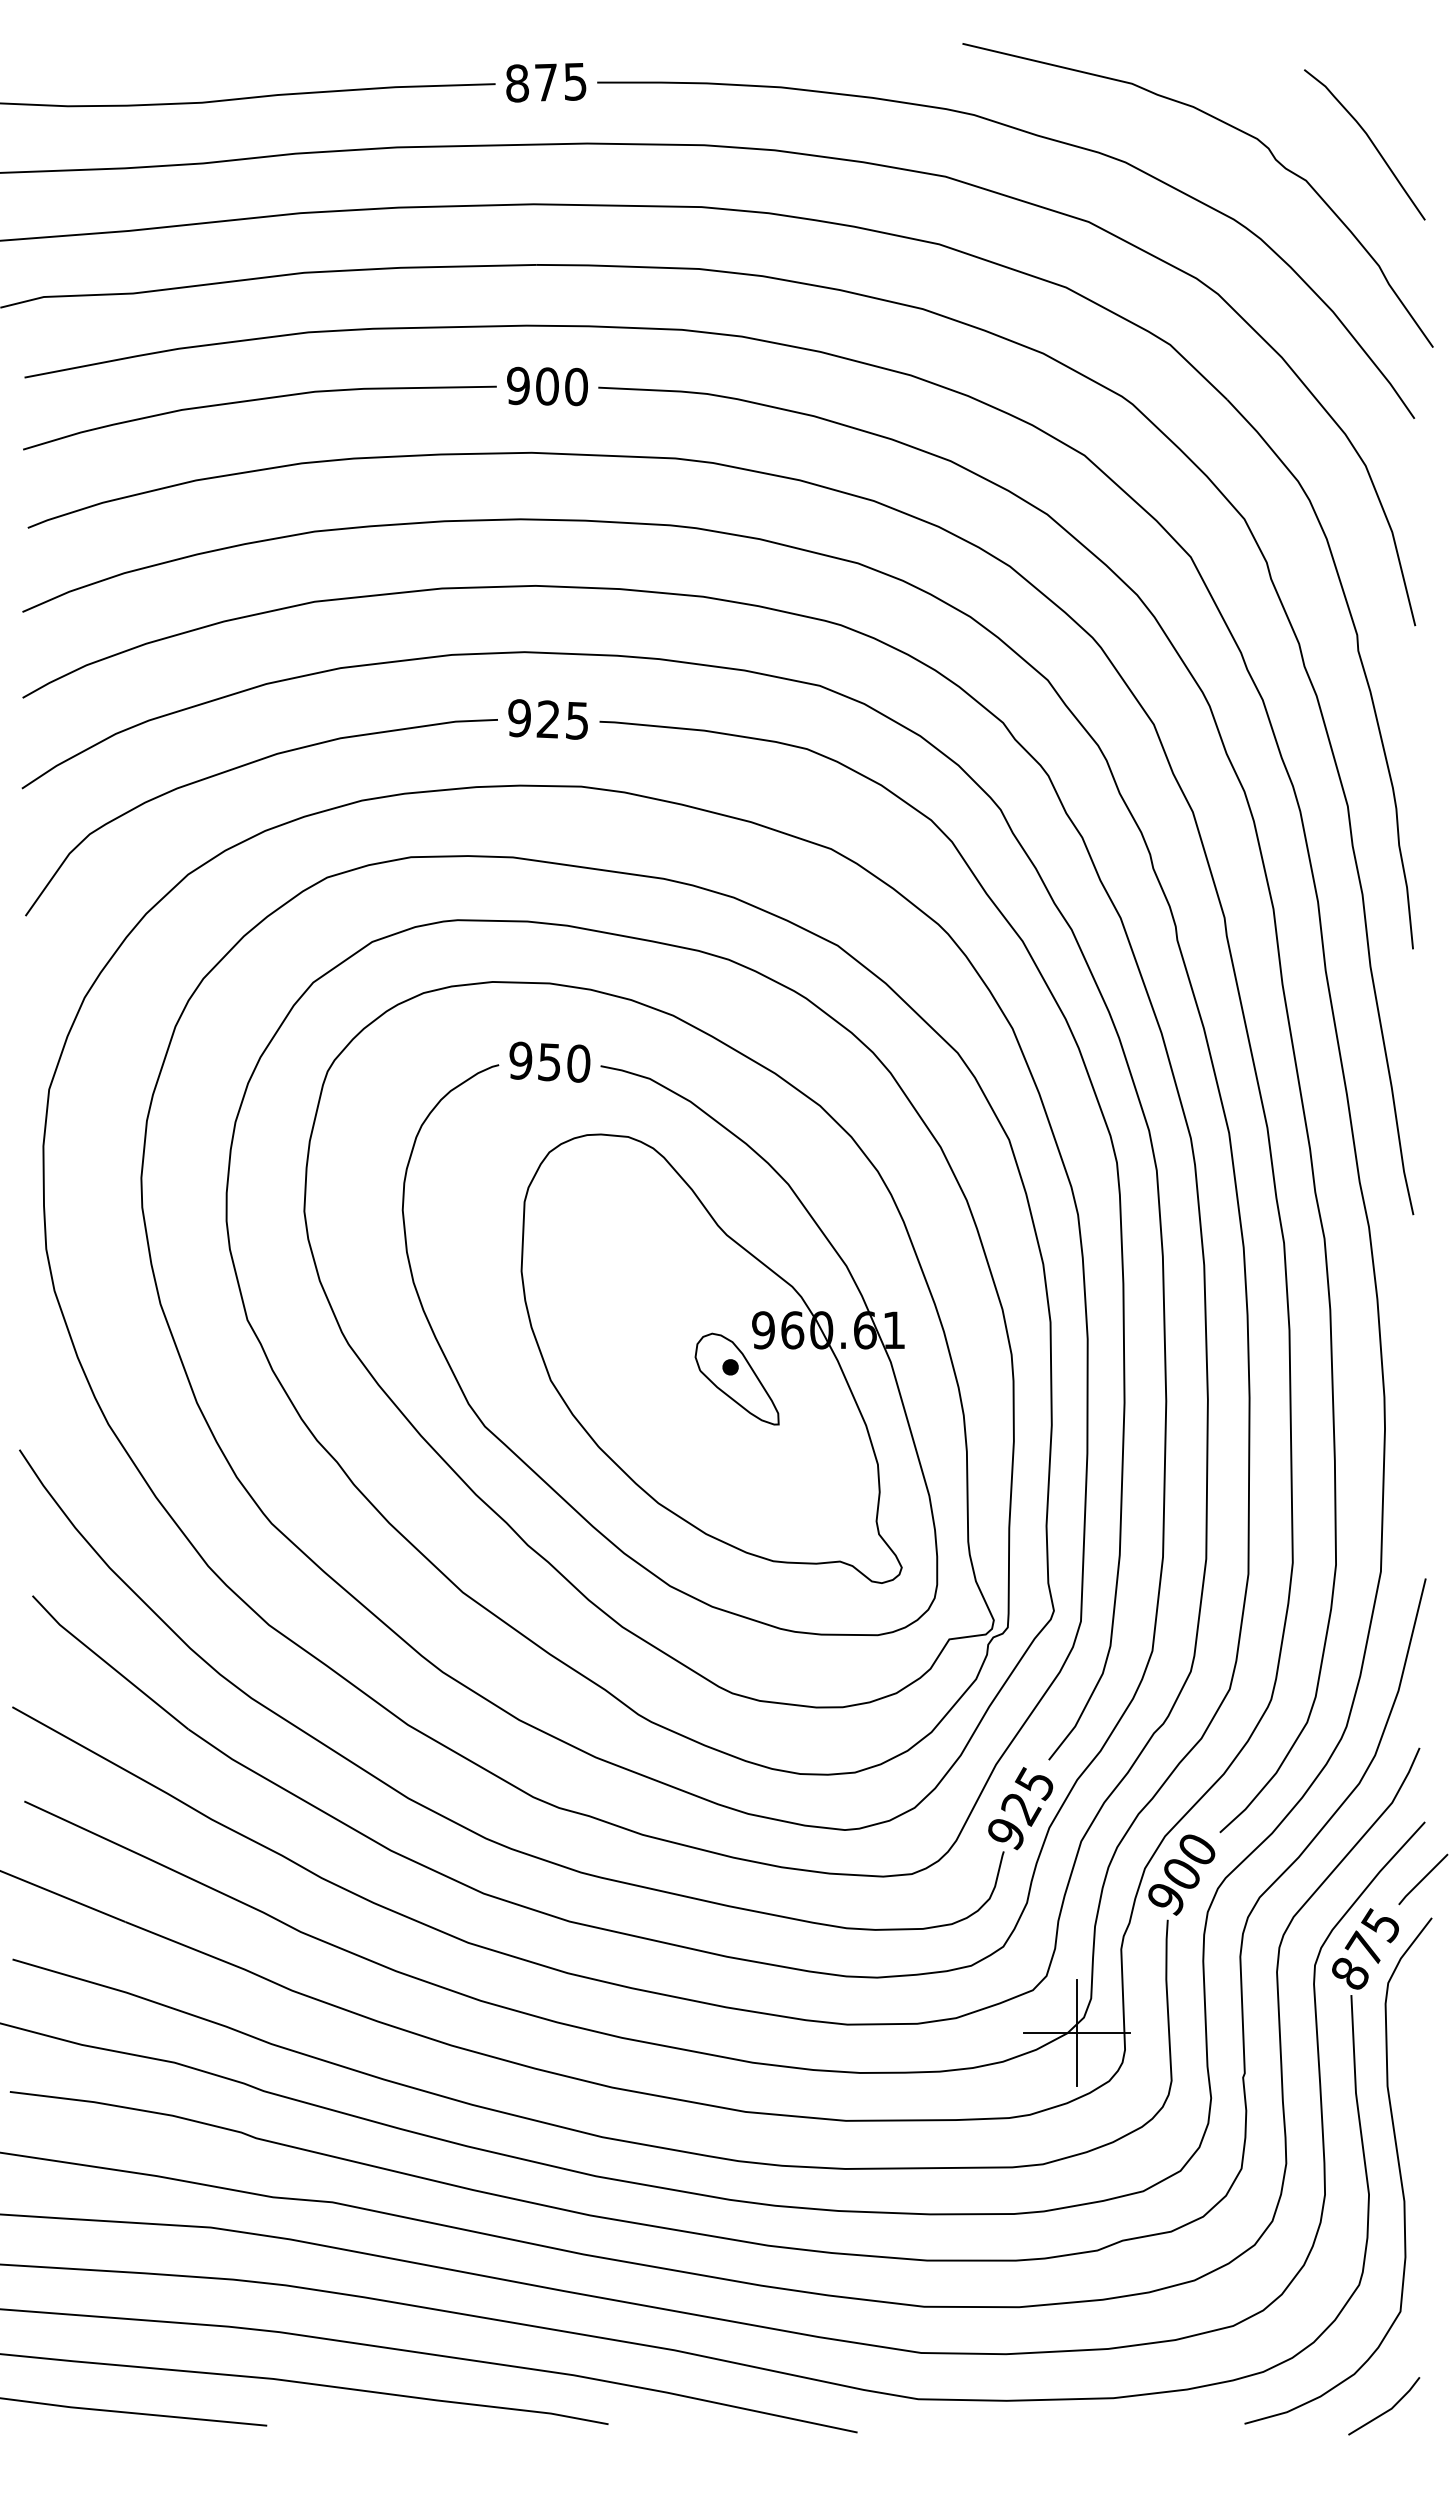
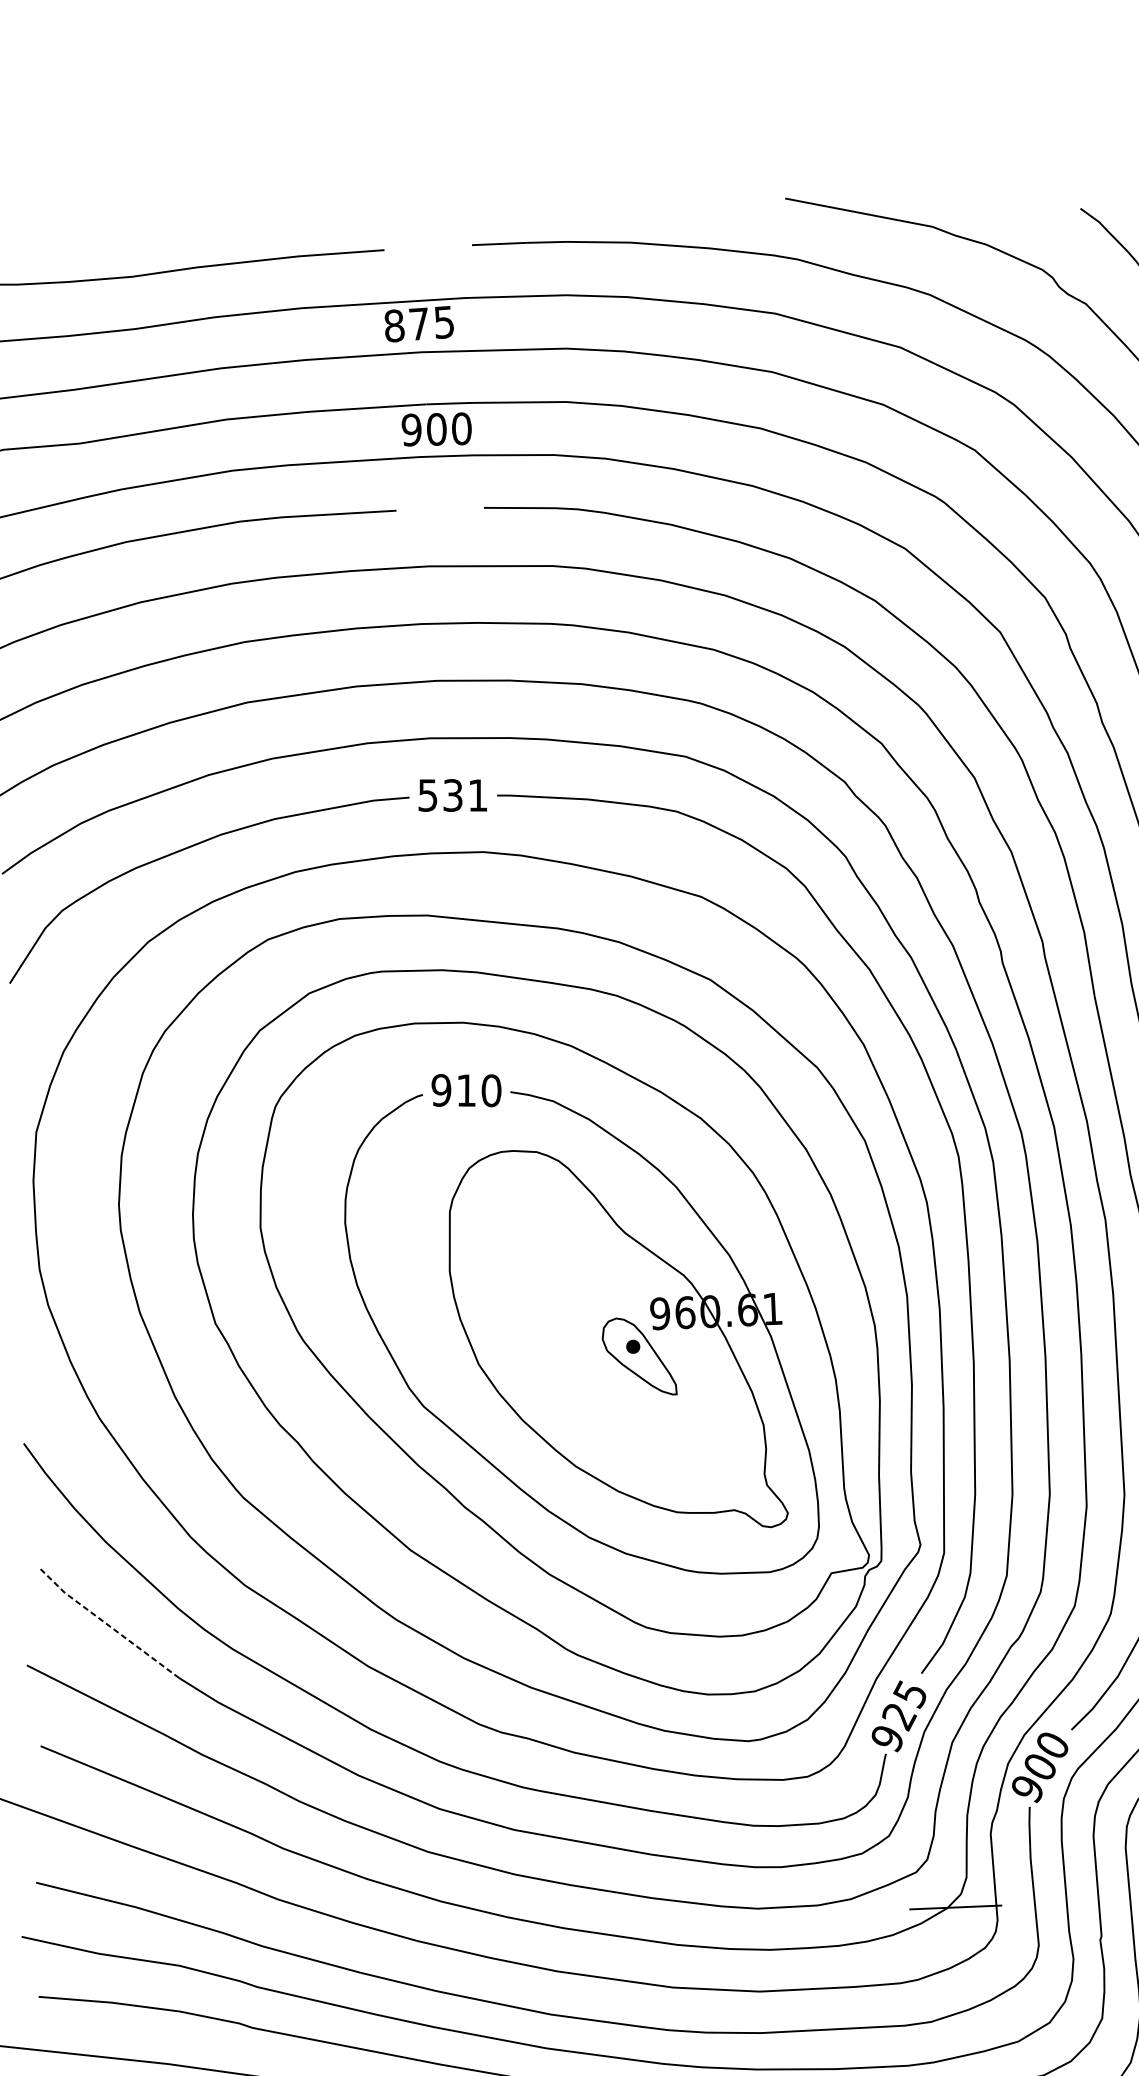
text: (546, 82) -> (419, 324), moved
text: (547, 386) -> (436, 429), moved
text: (547, 719) -> (452, 795), 925 -> 531
text: (548, 1062) -> (465, 1090), 950 -> 910
line: (107, 1663) -> (107, 1624), solid -> dashed
line: (1077, 2032) -> (956, 1907), removed

